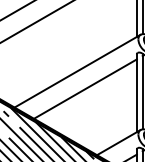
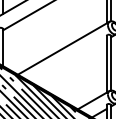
line: (85, 88) -> (69, 60), removed

